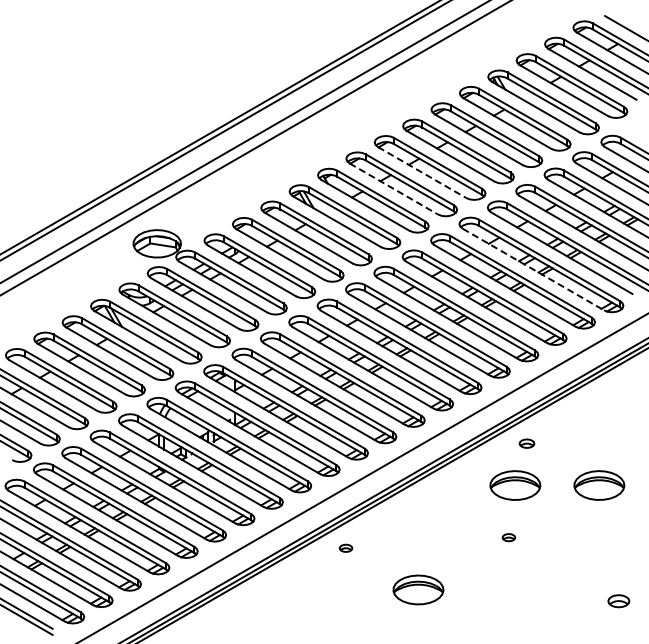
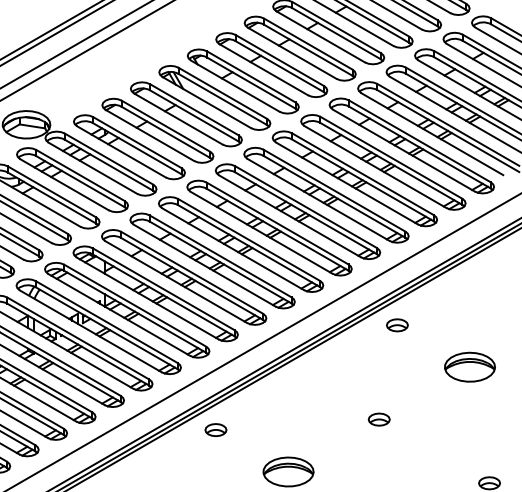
line: (422, 172) -> (292, 53), dashed -> solid
line: (393, 188) -> (263, 69), dashed -> solid
line: (533, 269) -> (403, 150), dashed -> solid
part: (526, 443) -> (396, 325), size x1.43
part: (515, 485) -> (385, 367), removed
part: (508, 537) -> (378, 419), size x1.67
part: (345, 548) -> (215, 430), size x1.67

